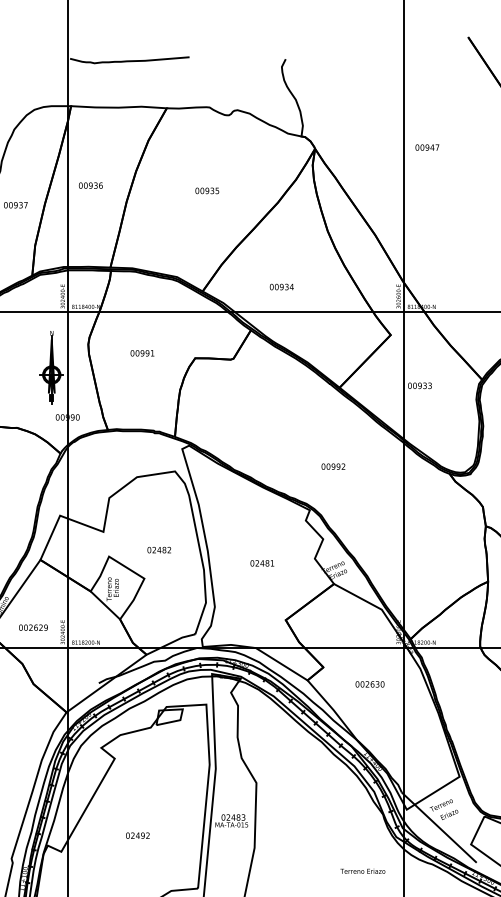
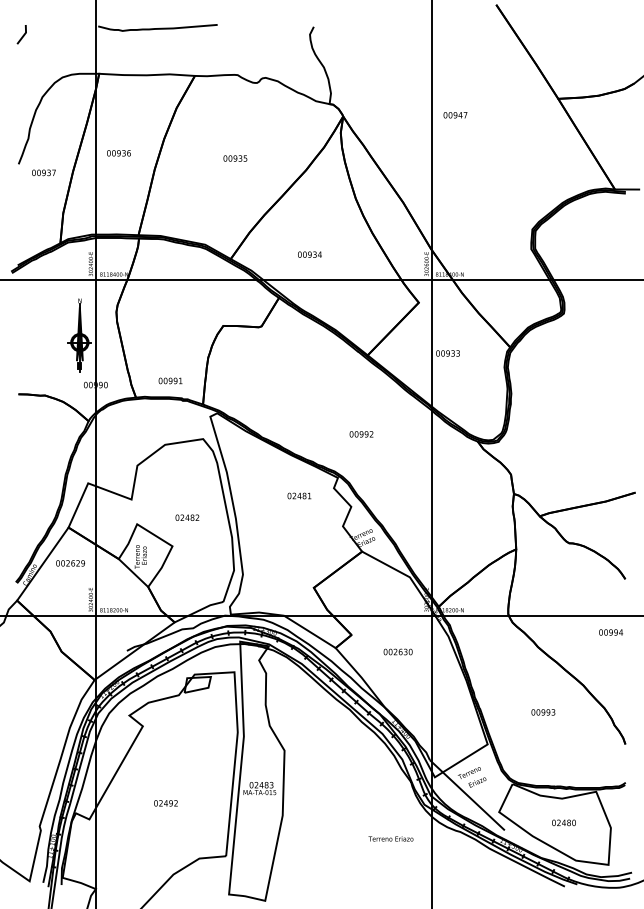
text: (142, 352) -> (170, 380), moved
text: (262, 562) -> (299, 495), moved
text: (33, 627) -> (70, 563), moved

